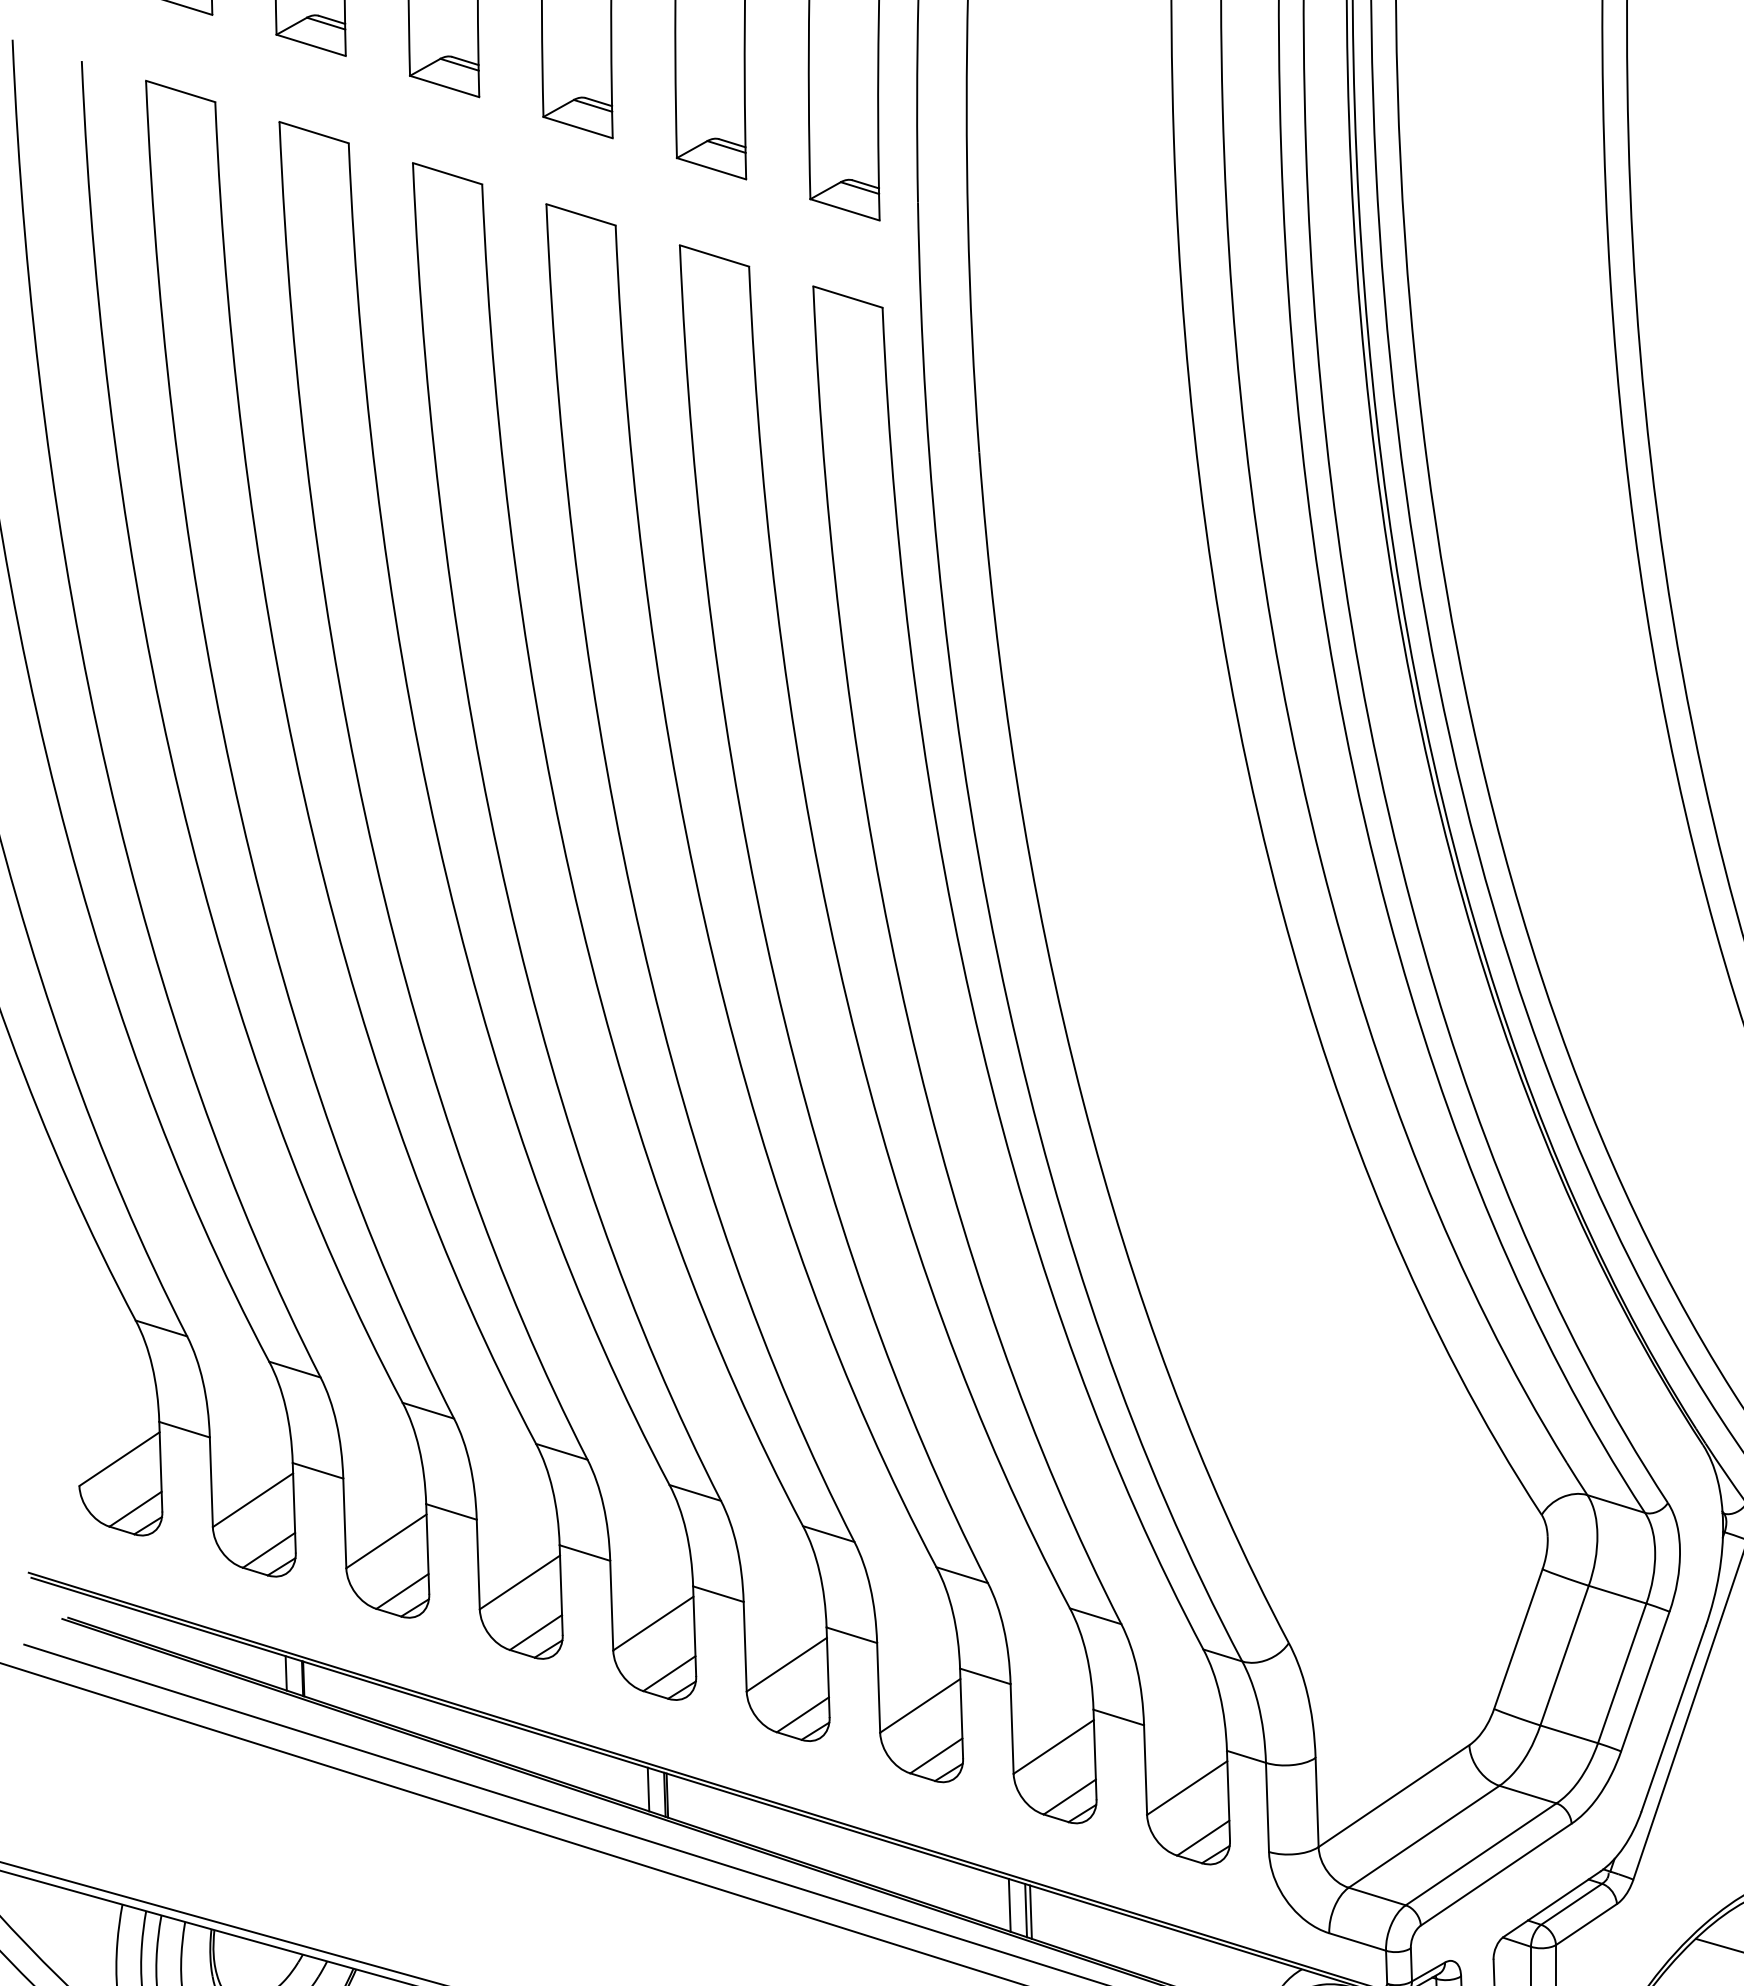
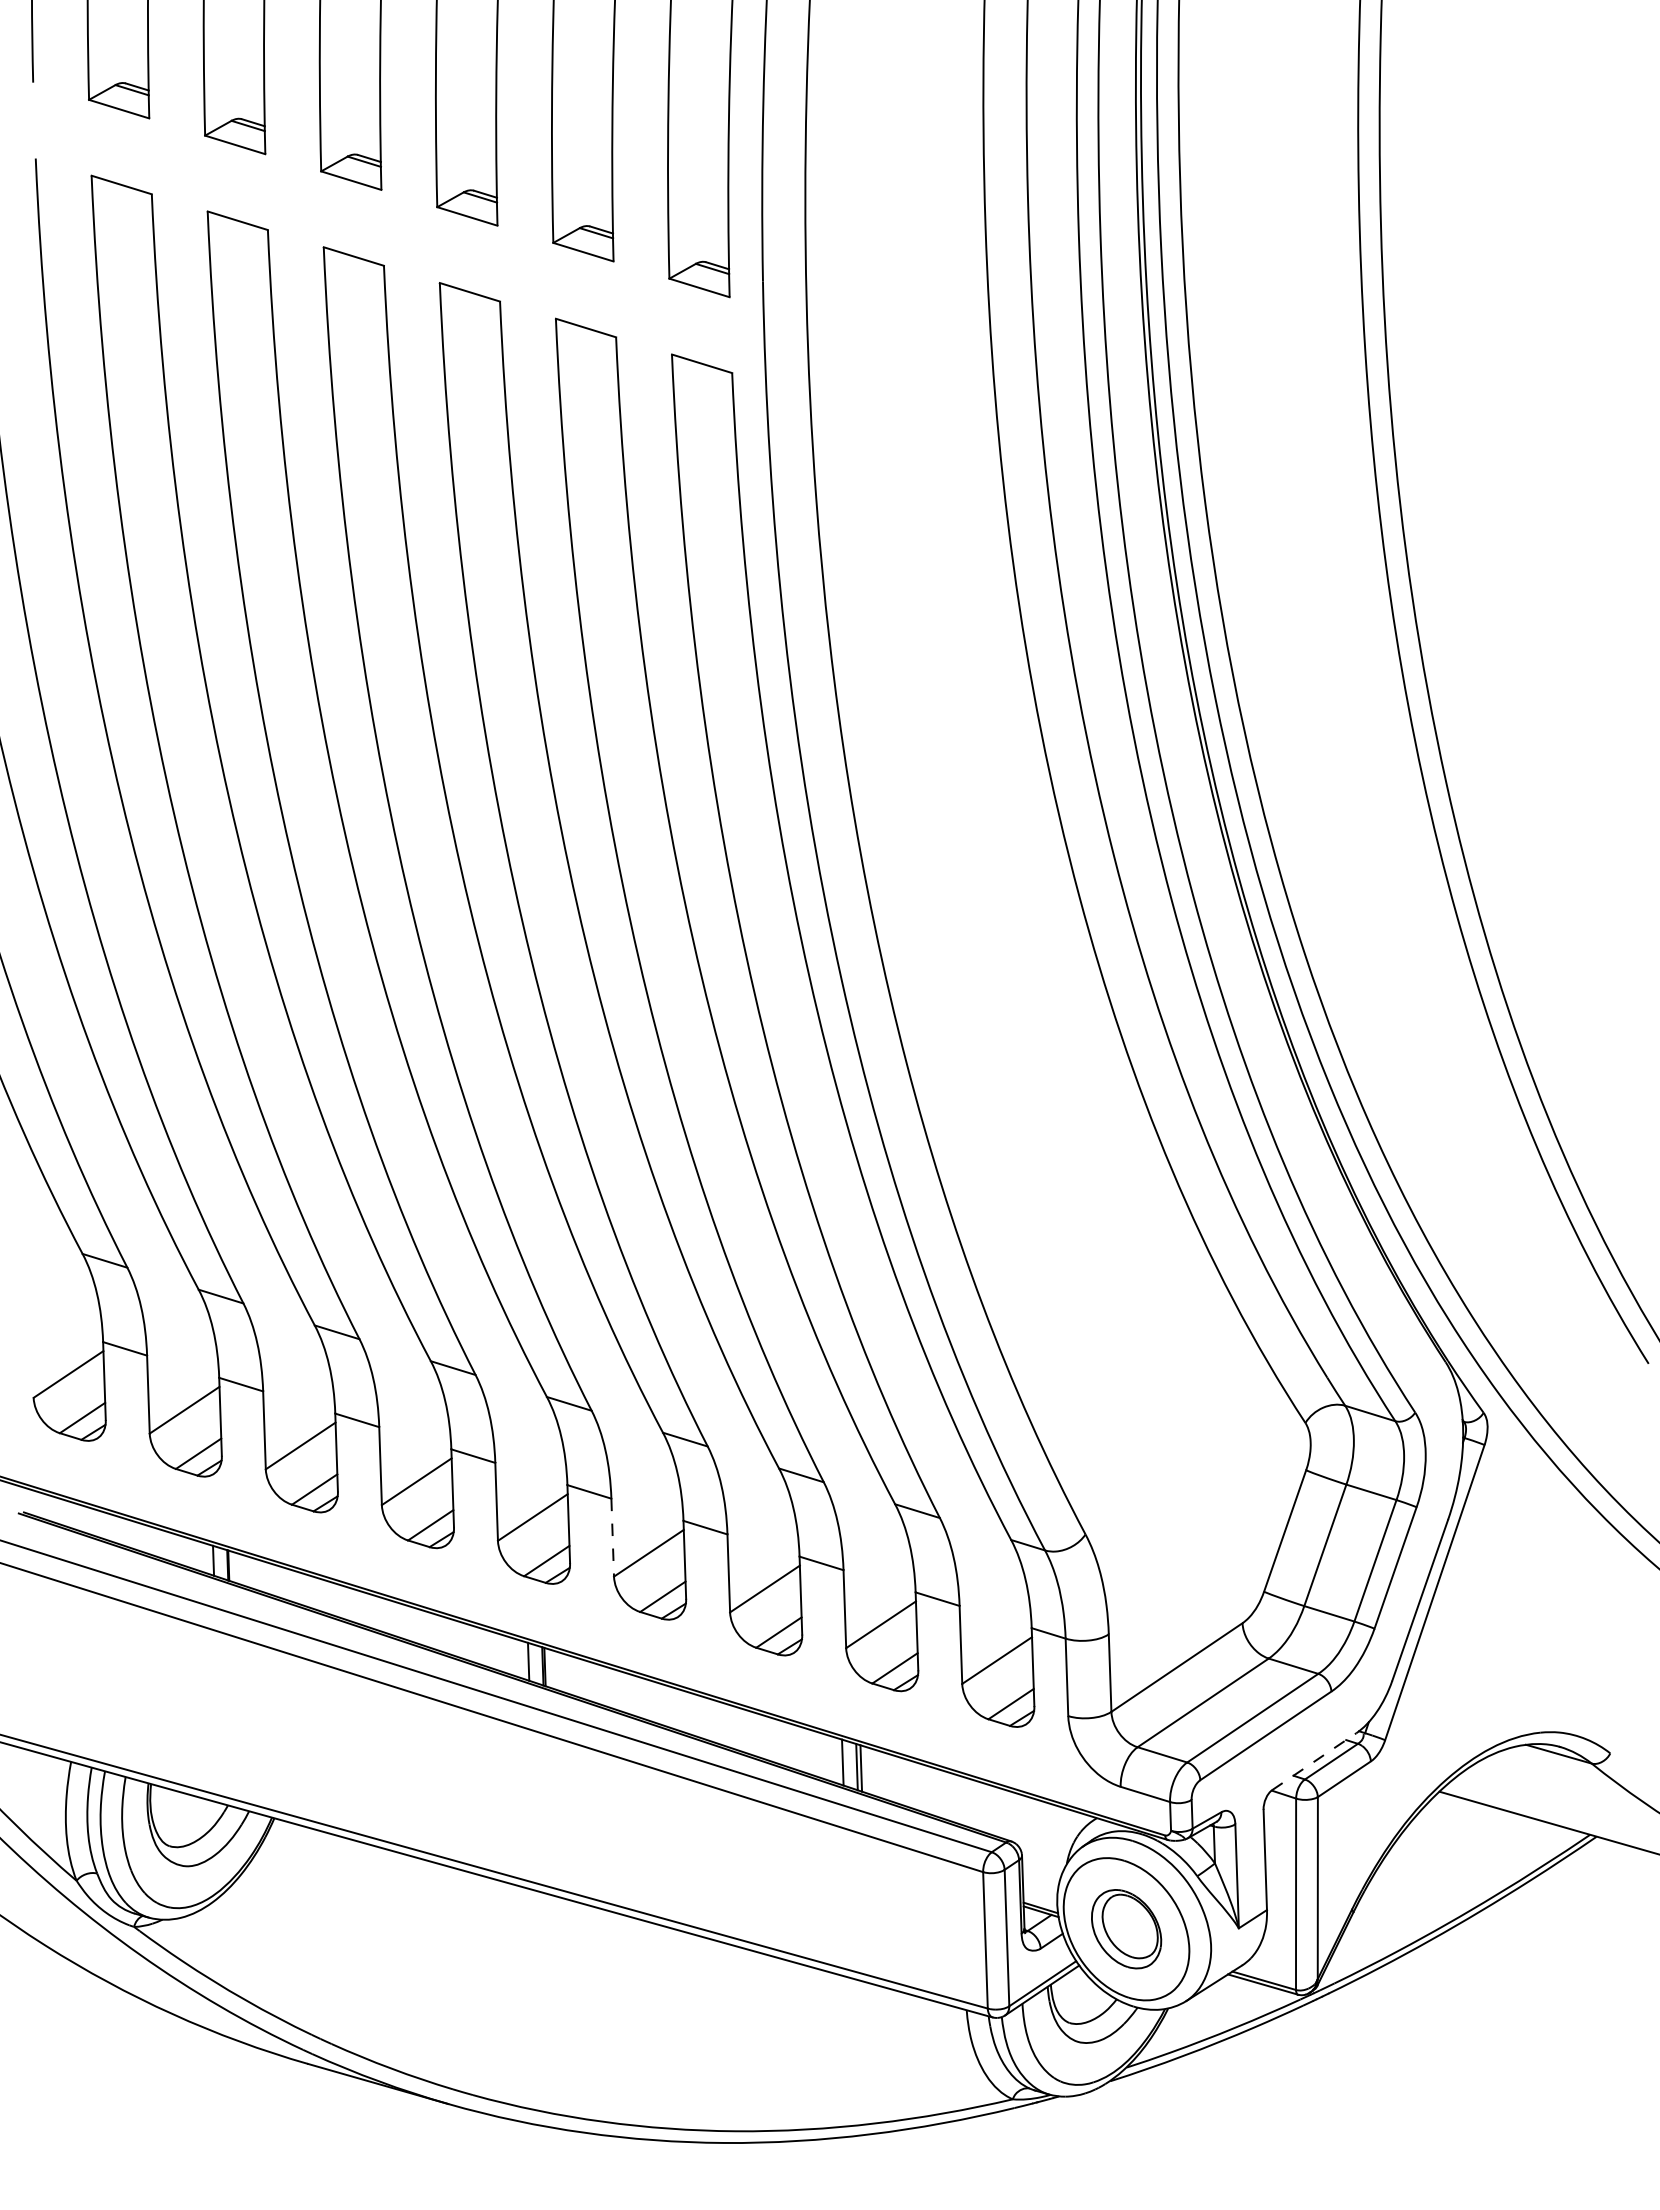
line: (744, 1646) -> (612, 1537), solid -> dashed
line: (1552, 1904) -> (1314, 1761), solid -> dashed

